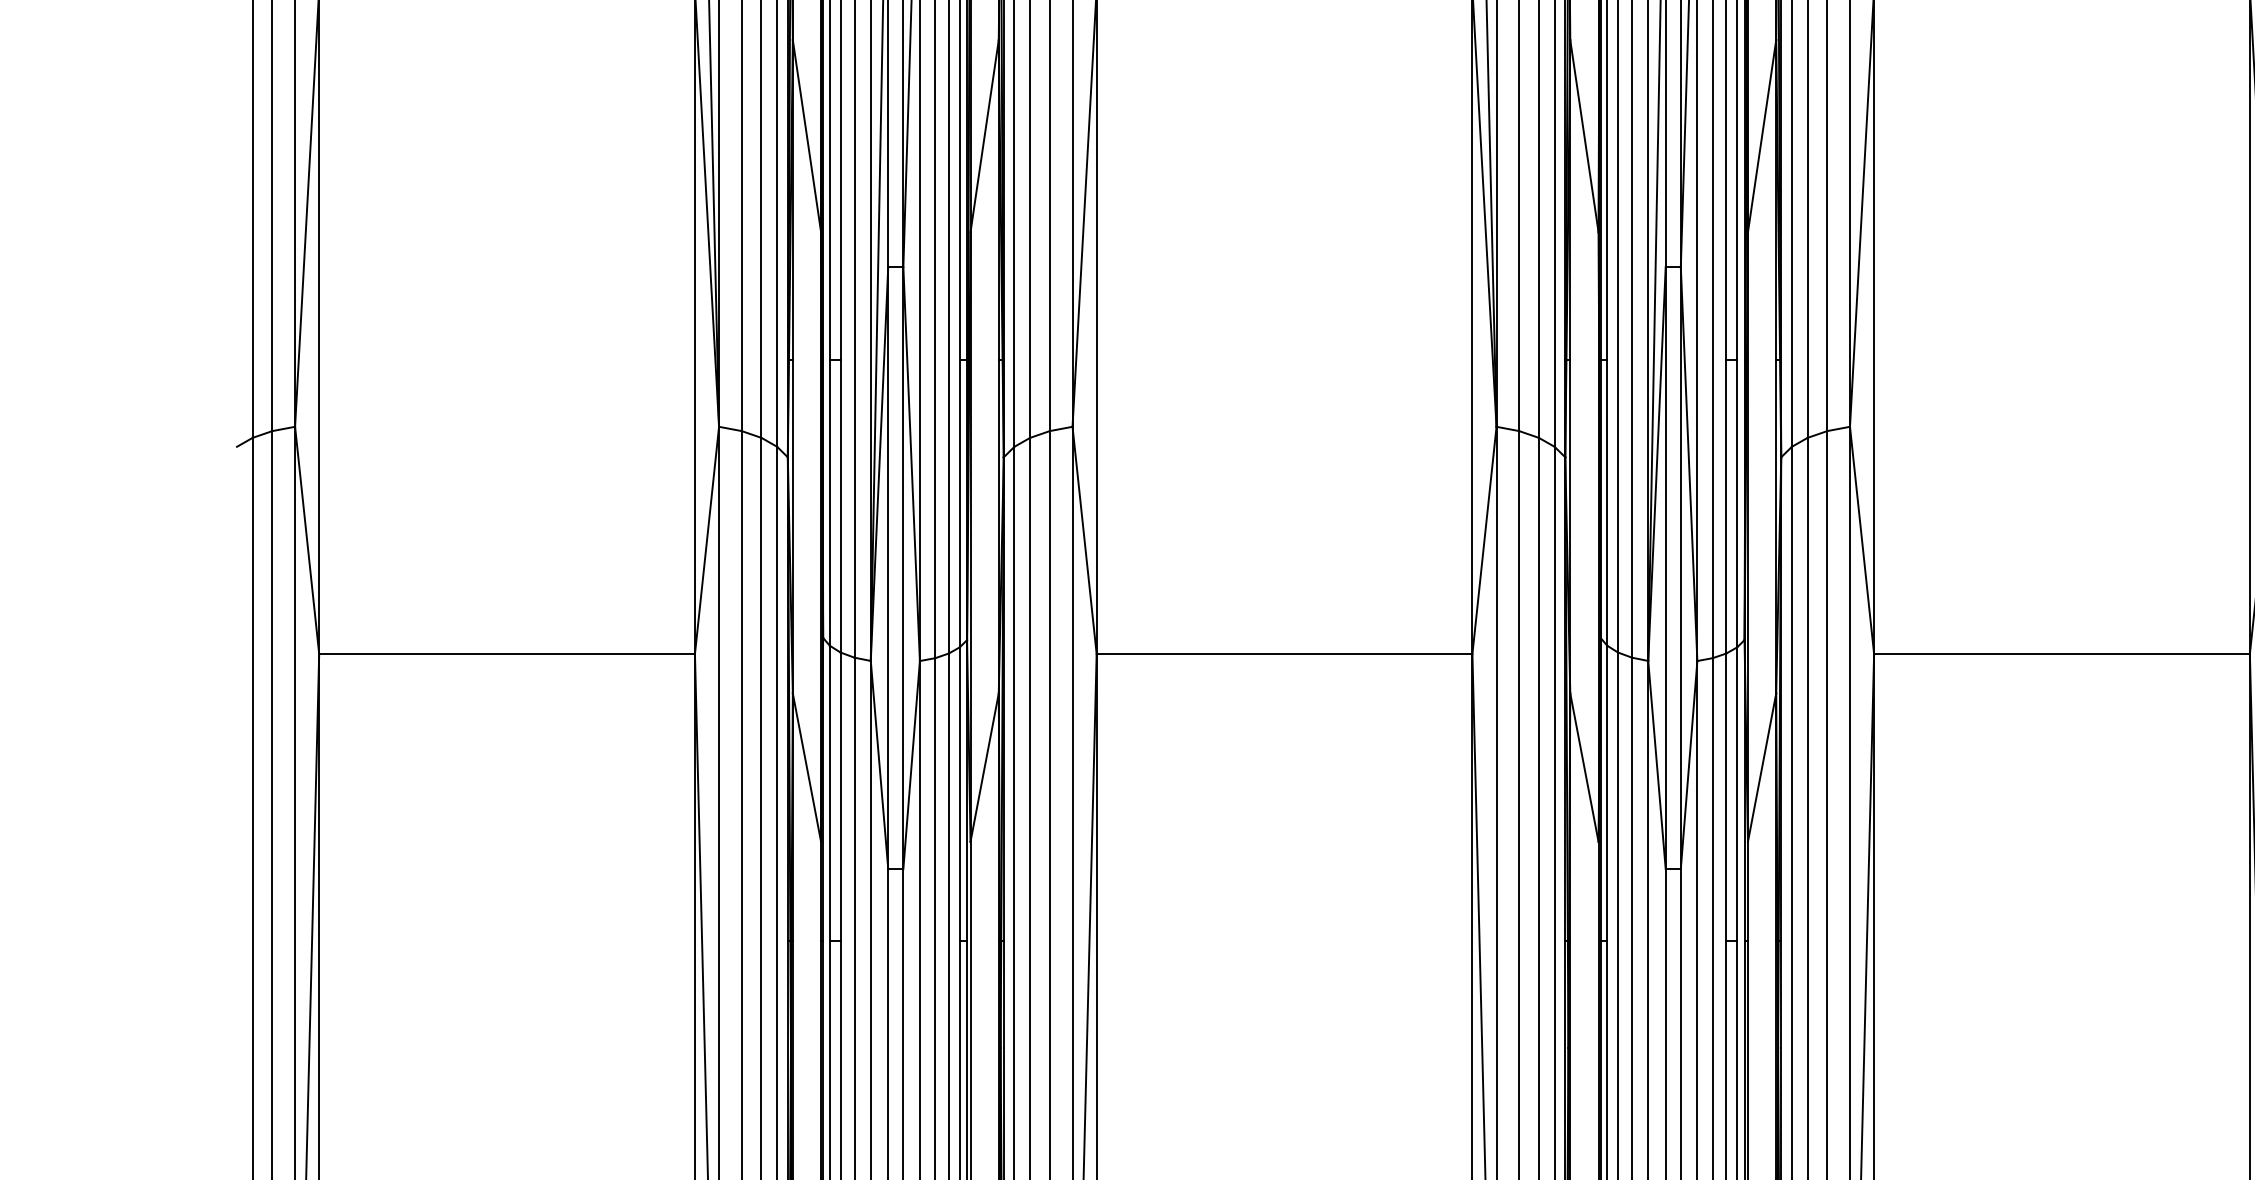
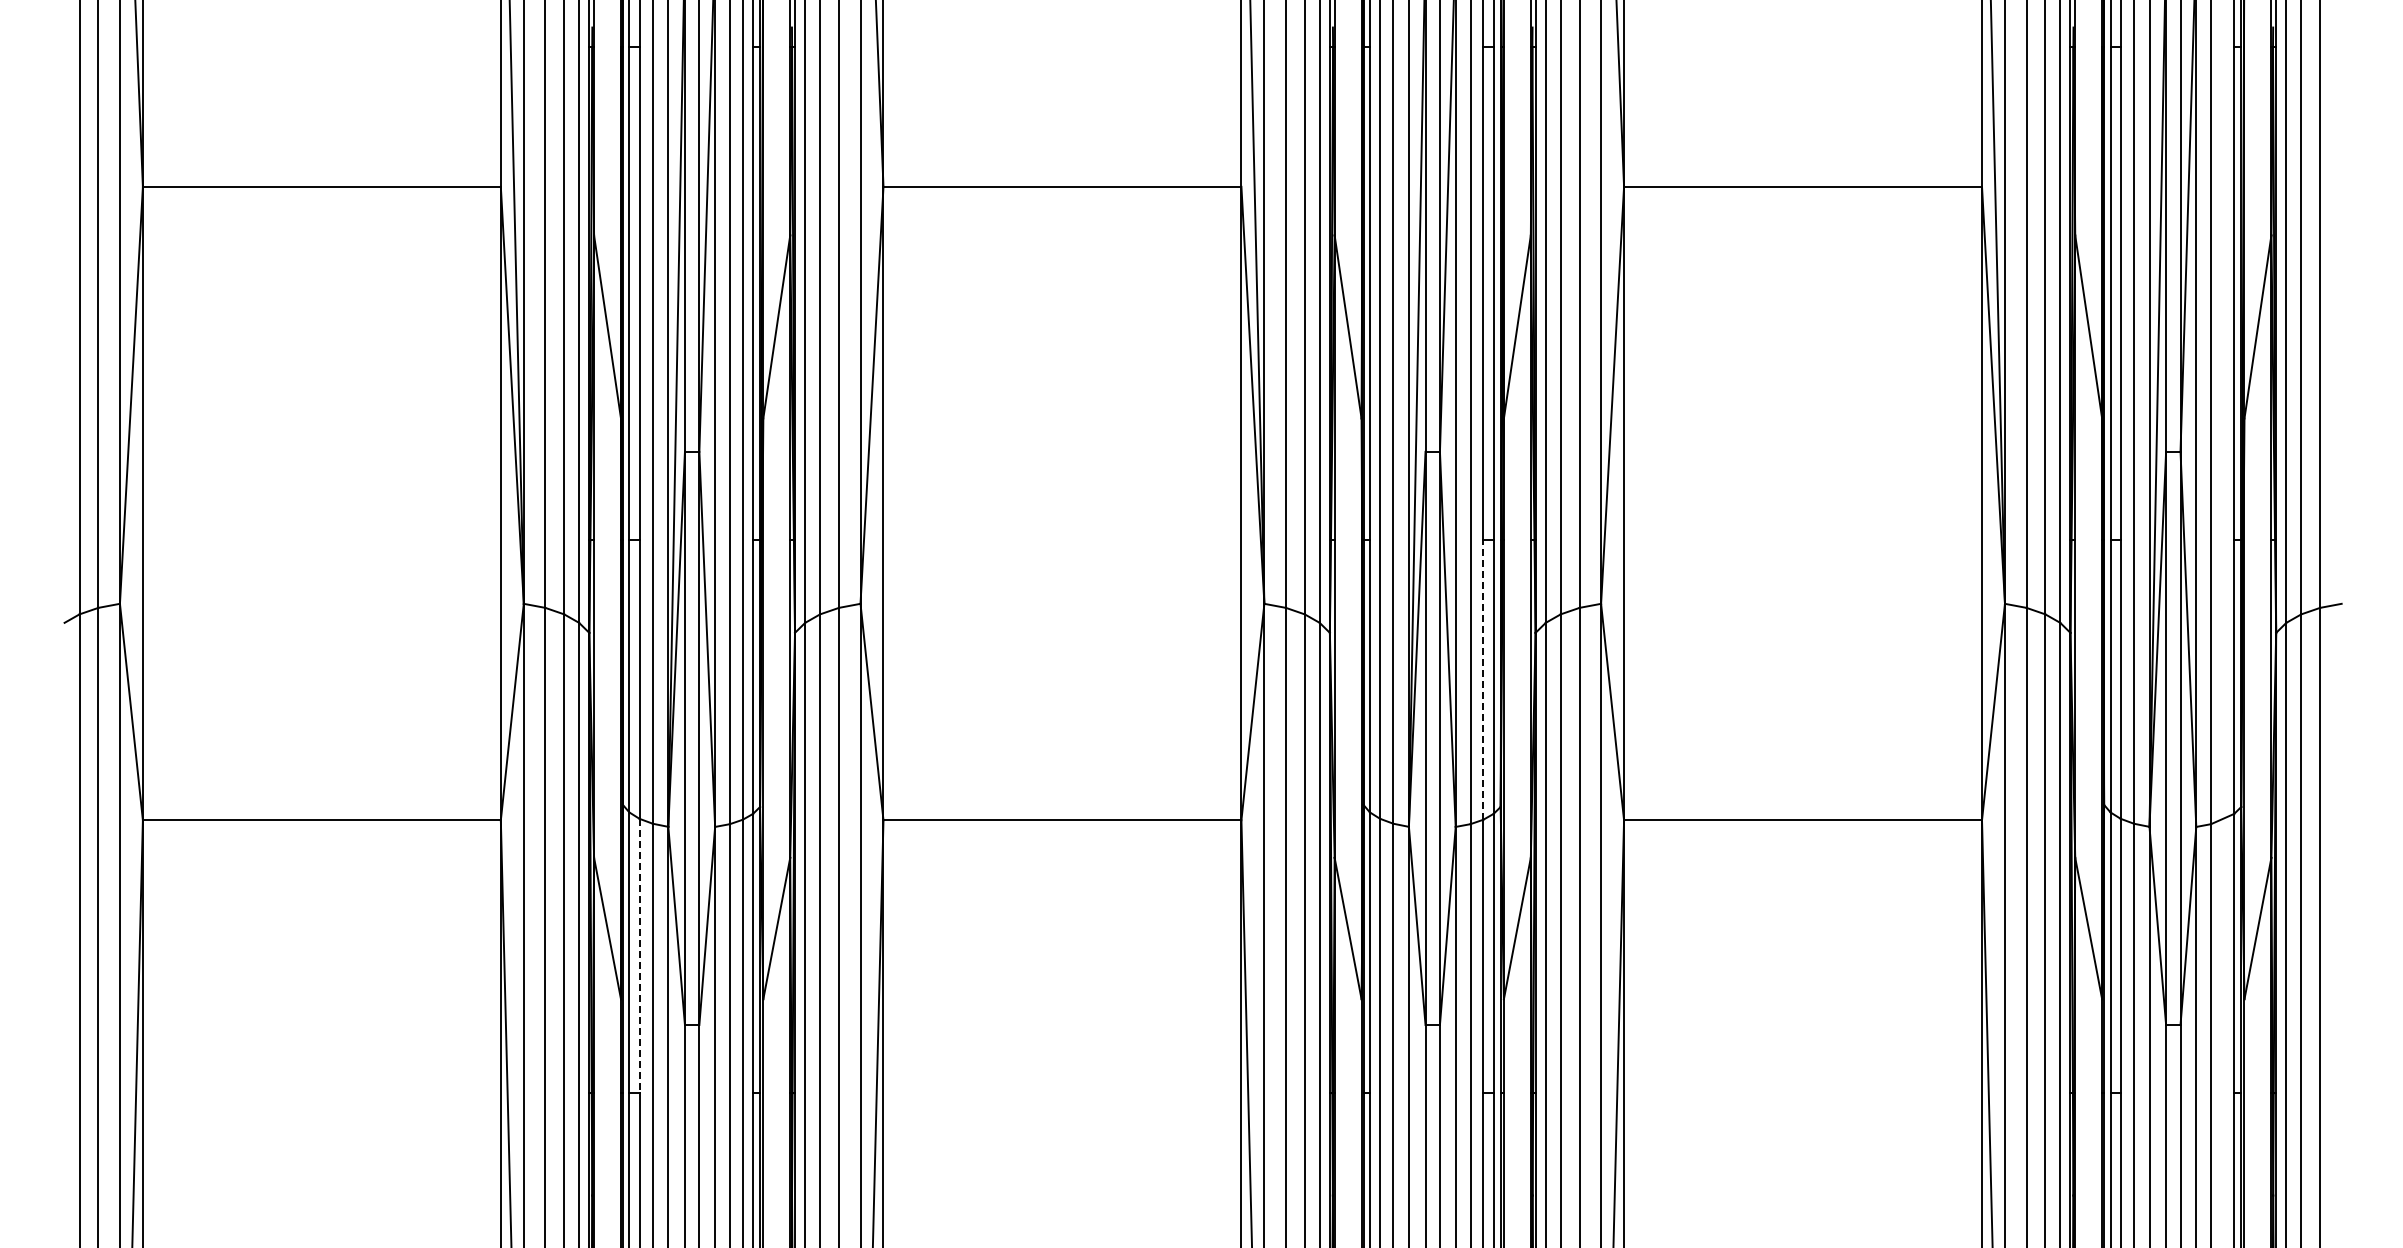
line: (1726, 506) -> (1483, 679), solid -> dashed
line: (840, 797) -> (639, 956), solid -> dashed

